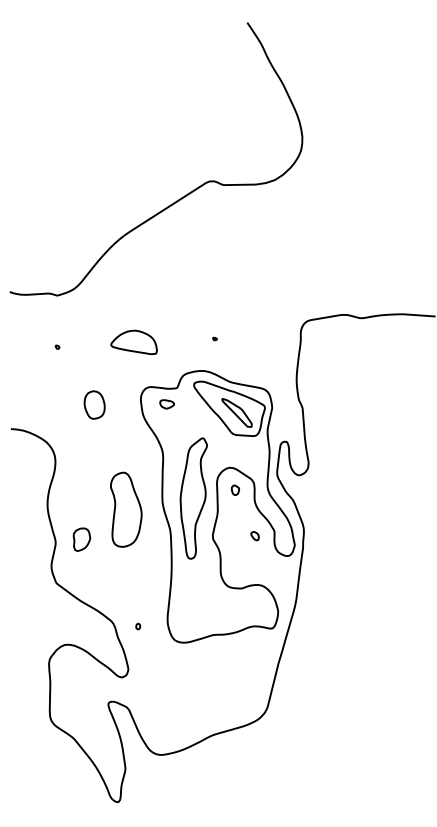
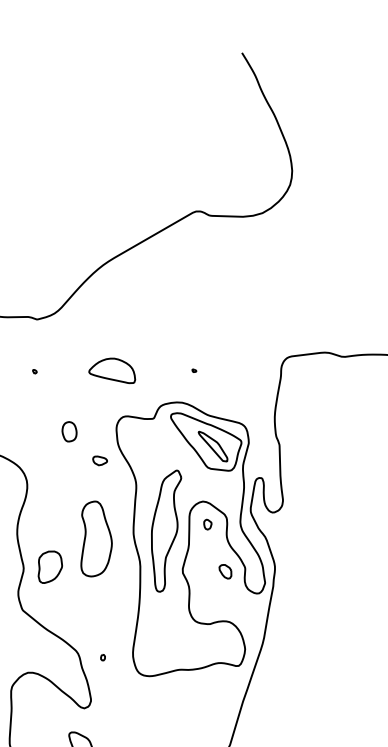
part: (94, 404) -> (69, 431), size x0.7
part: (166, 404) -> (99, 461), moved
part: (254, 536) -> (224, 572), size x1.6
part: (81, 539) -> (49, 567), size x1.4

